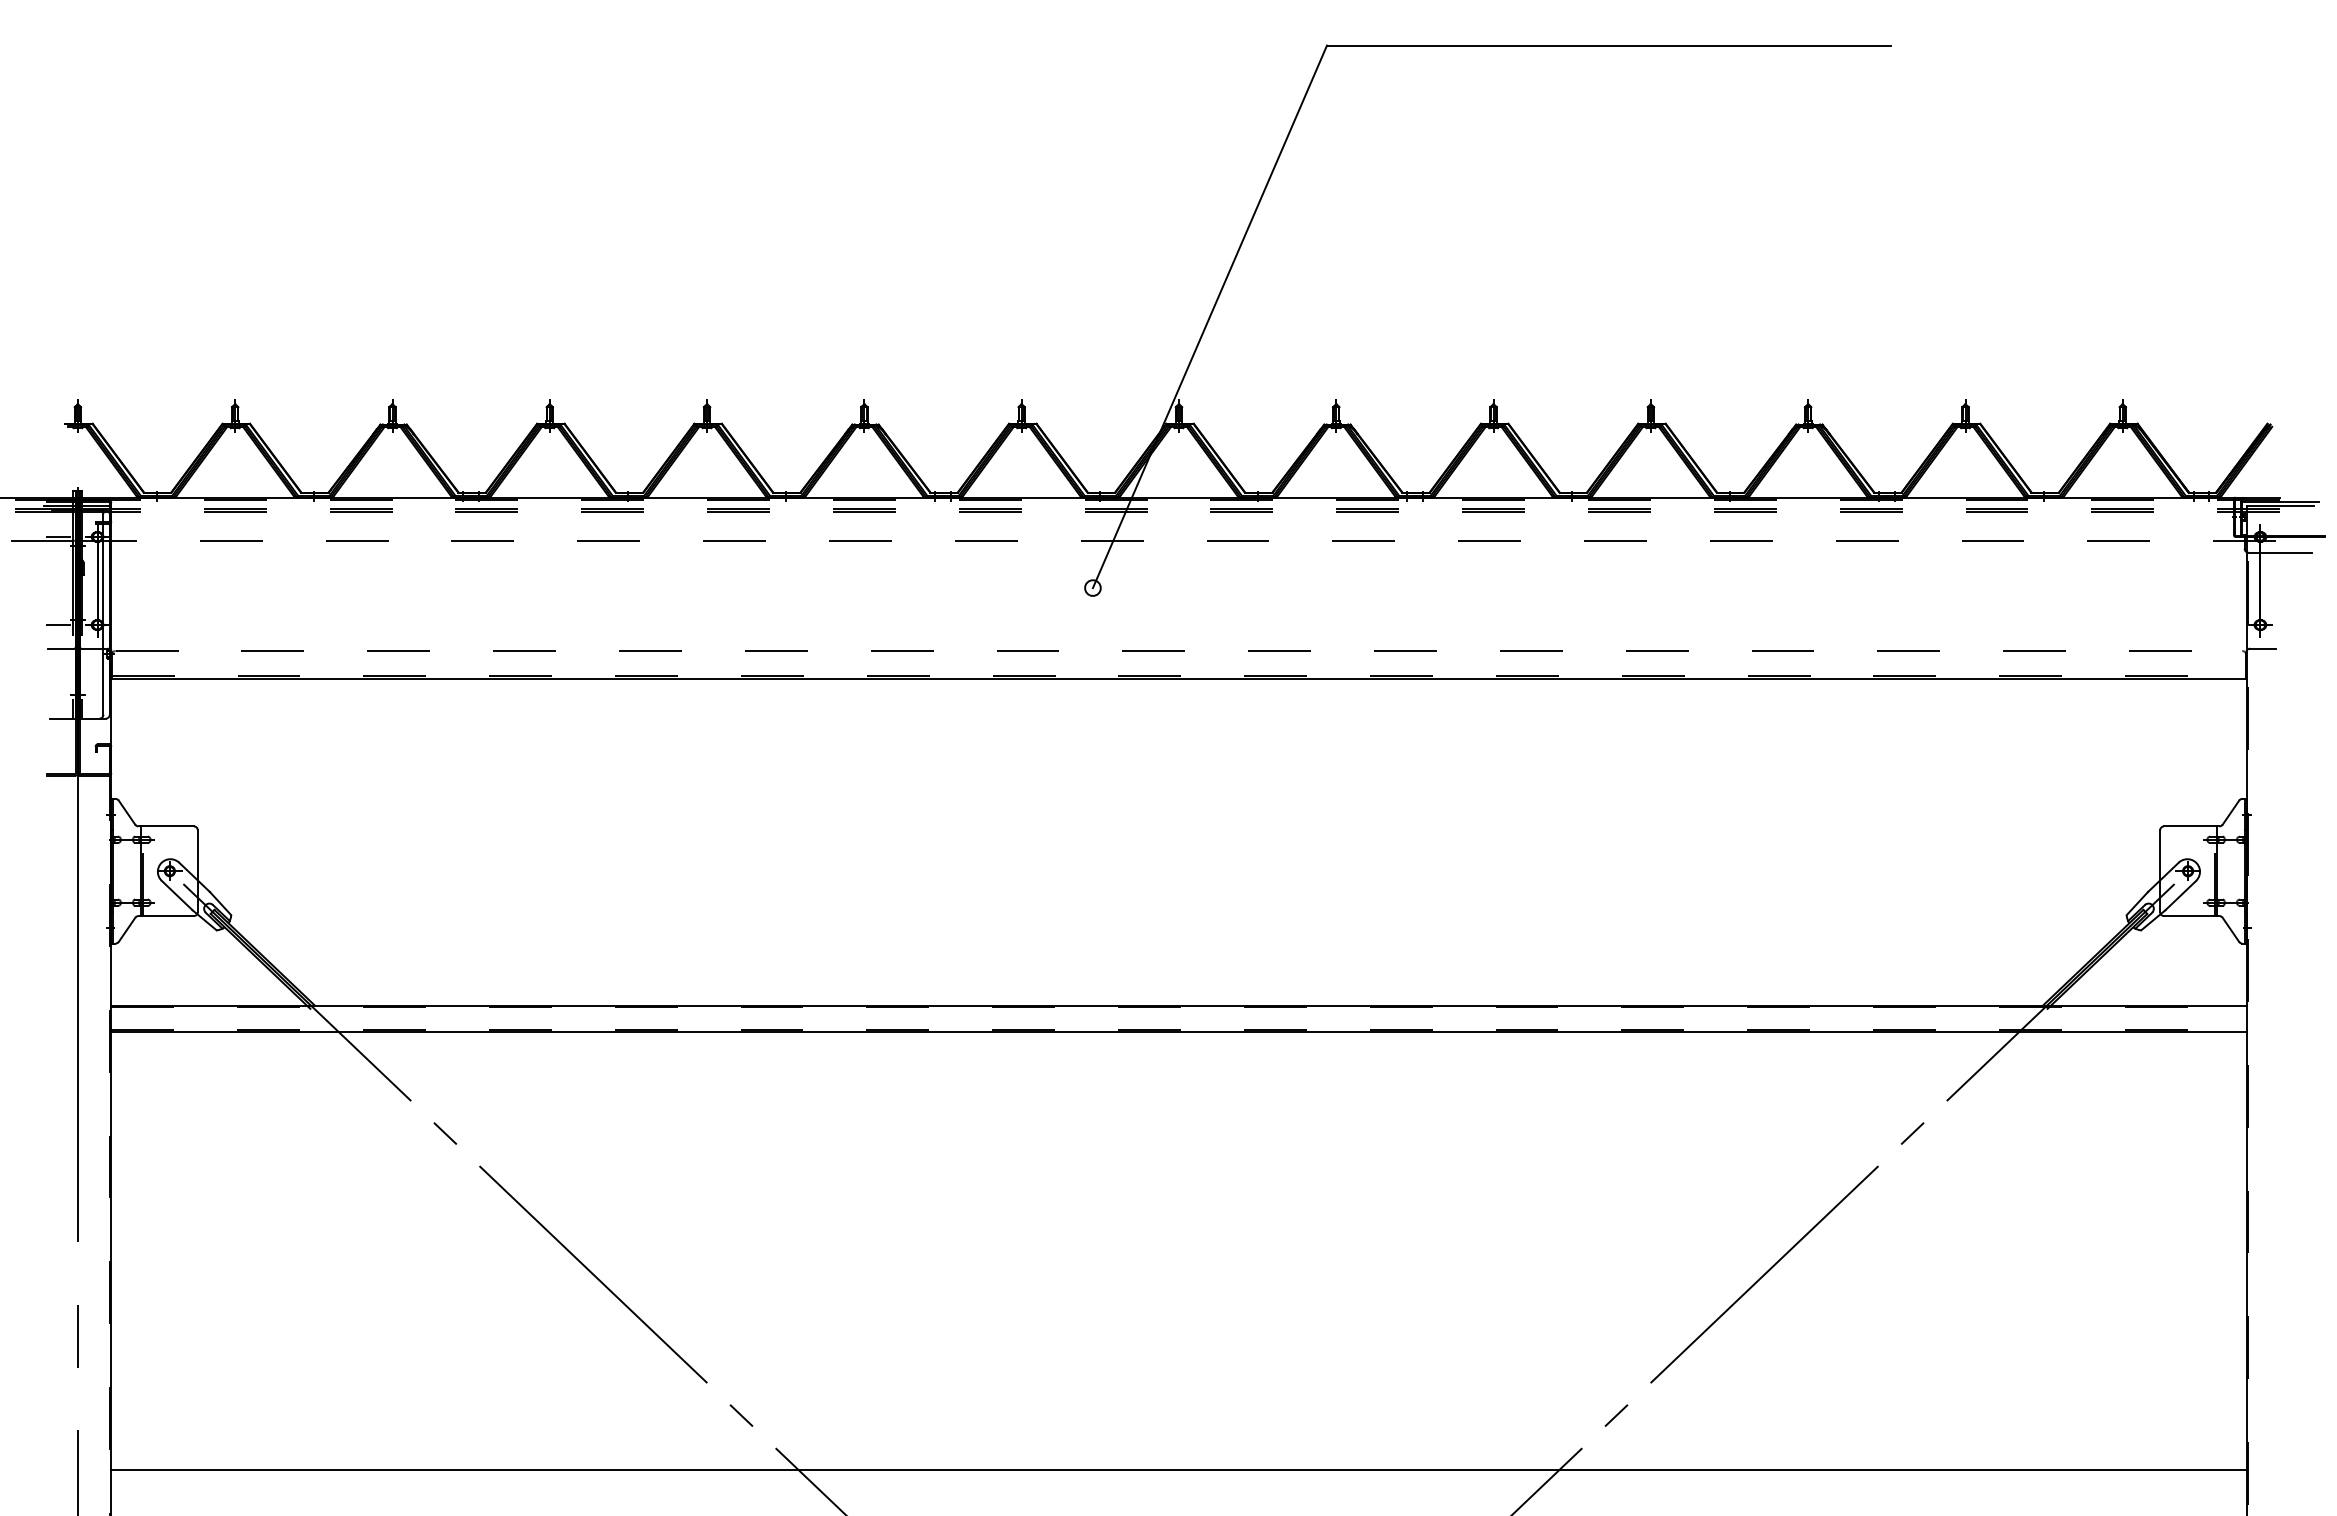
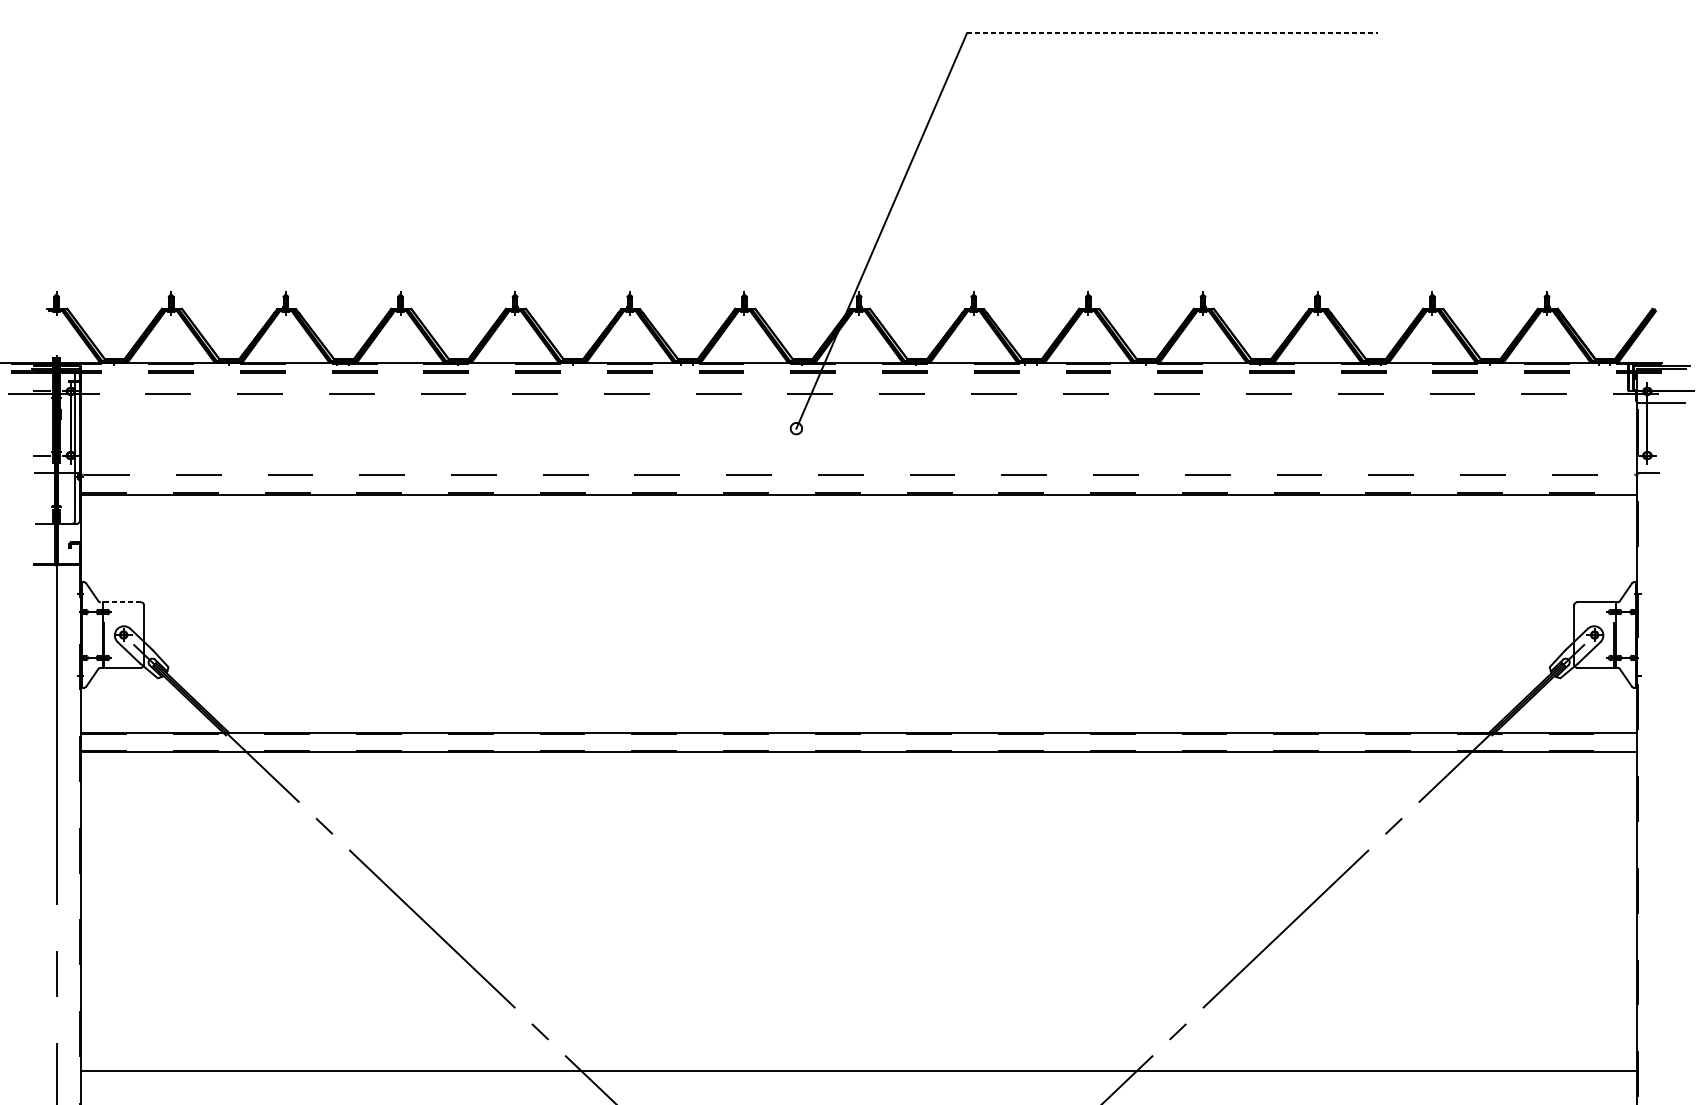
line: (1608, 45) -> (1172, 33), solid -> dashed
line: (166, 826) -> (121, 602), solid -> dashed

